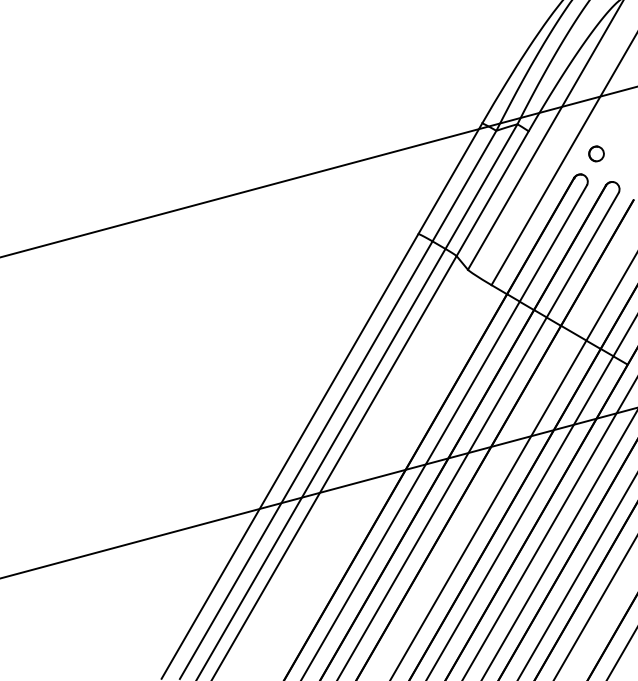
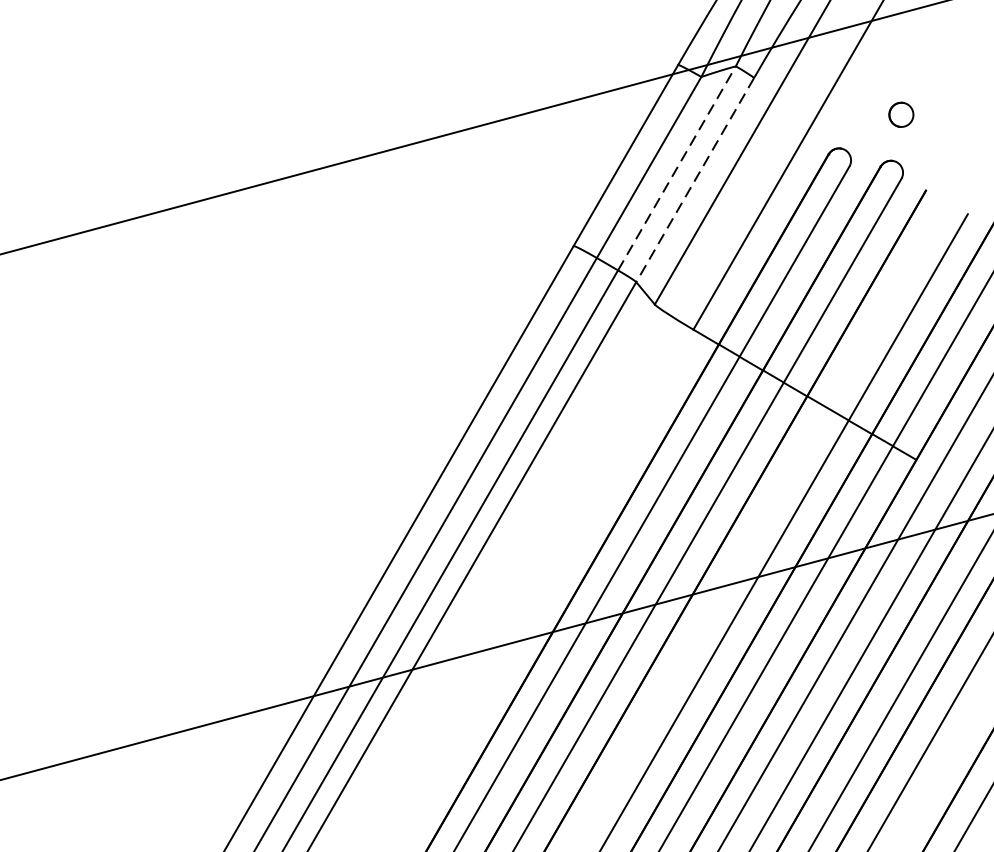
part: (596, 153) -> (901, 114), moved
line: (481, 186) -> (676, 168), solid -> dashed
line: (492, 193) -> (694, 179), solid -> dashed

